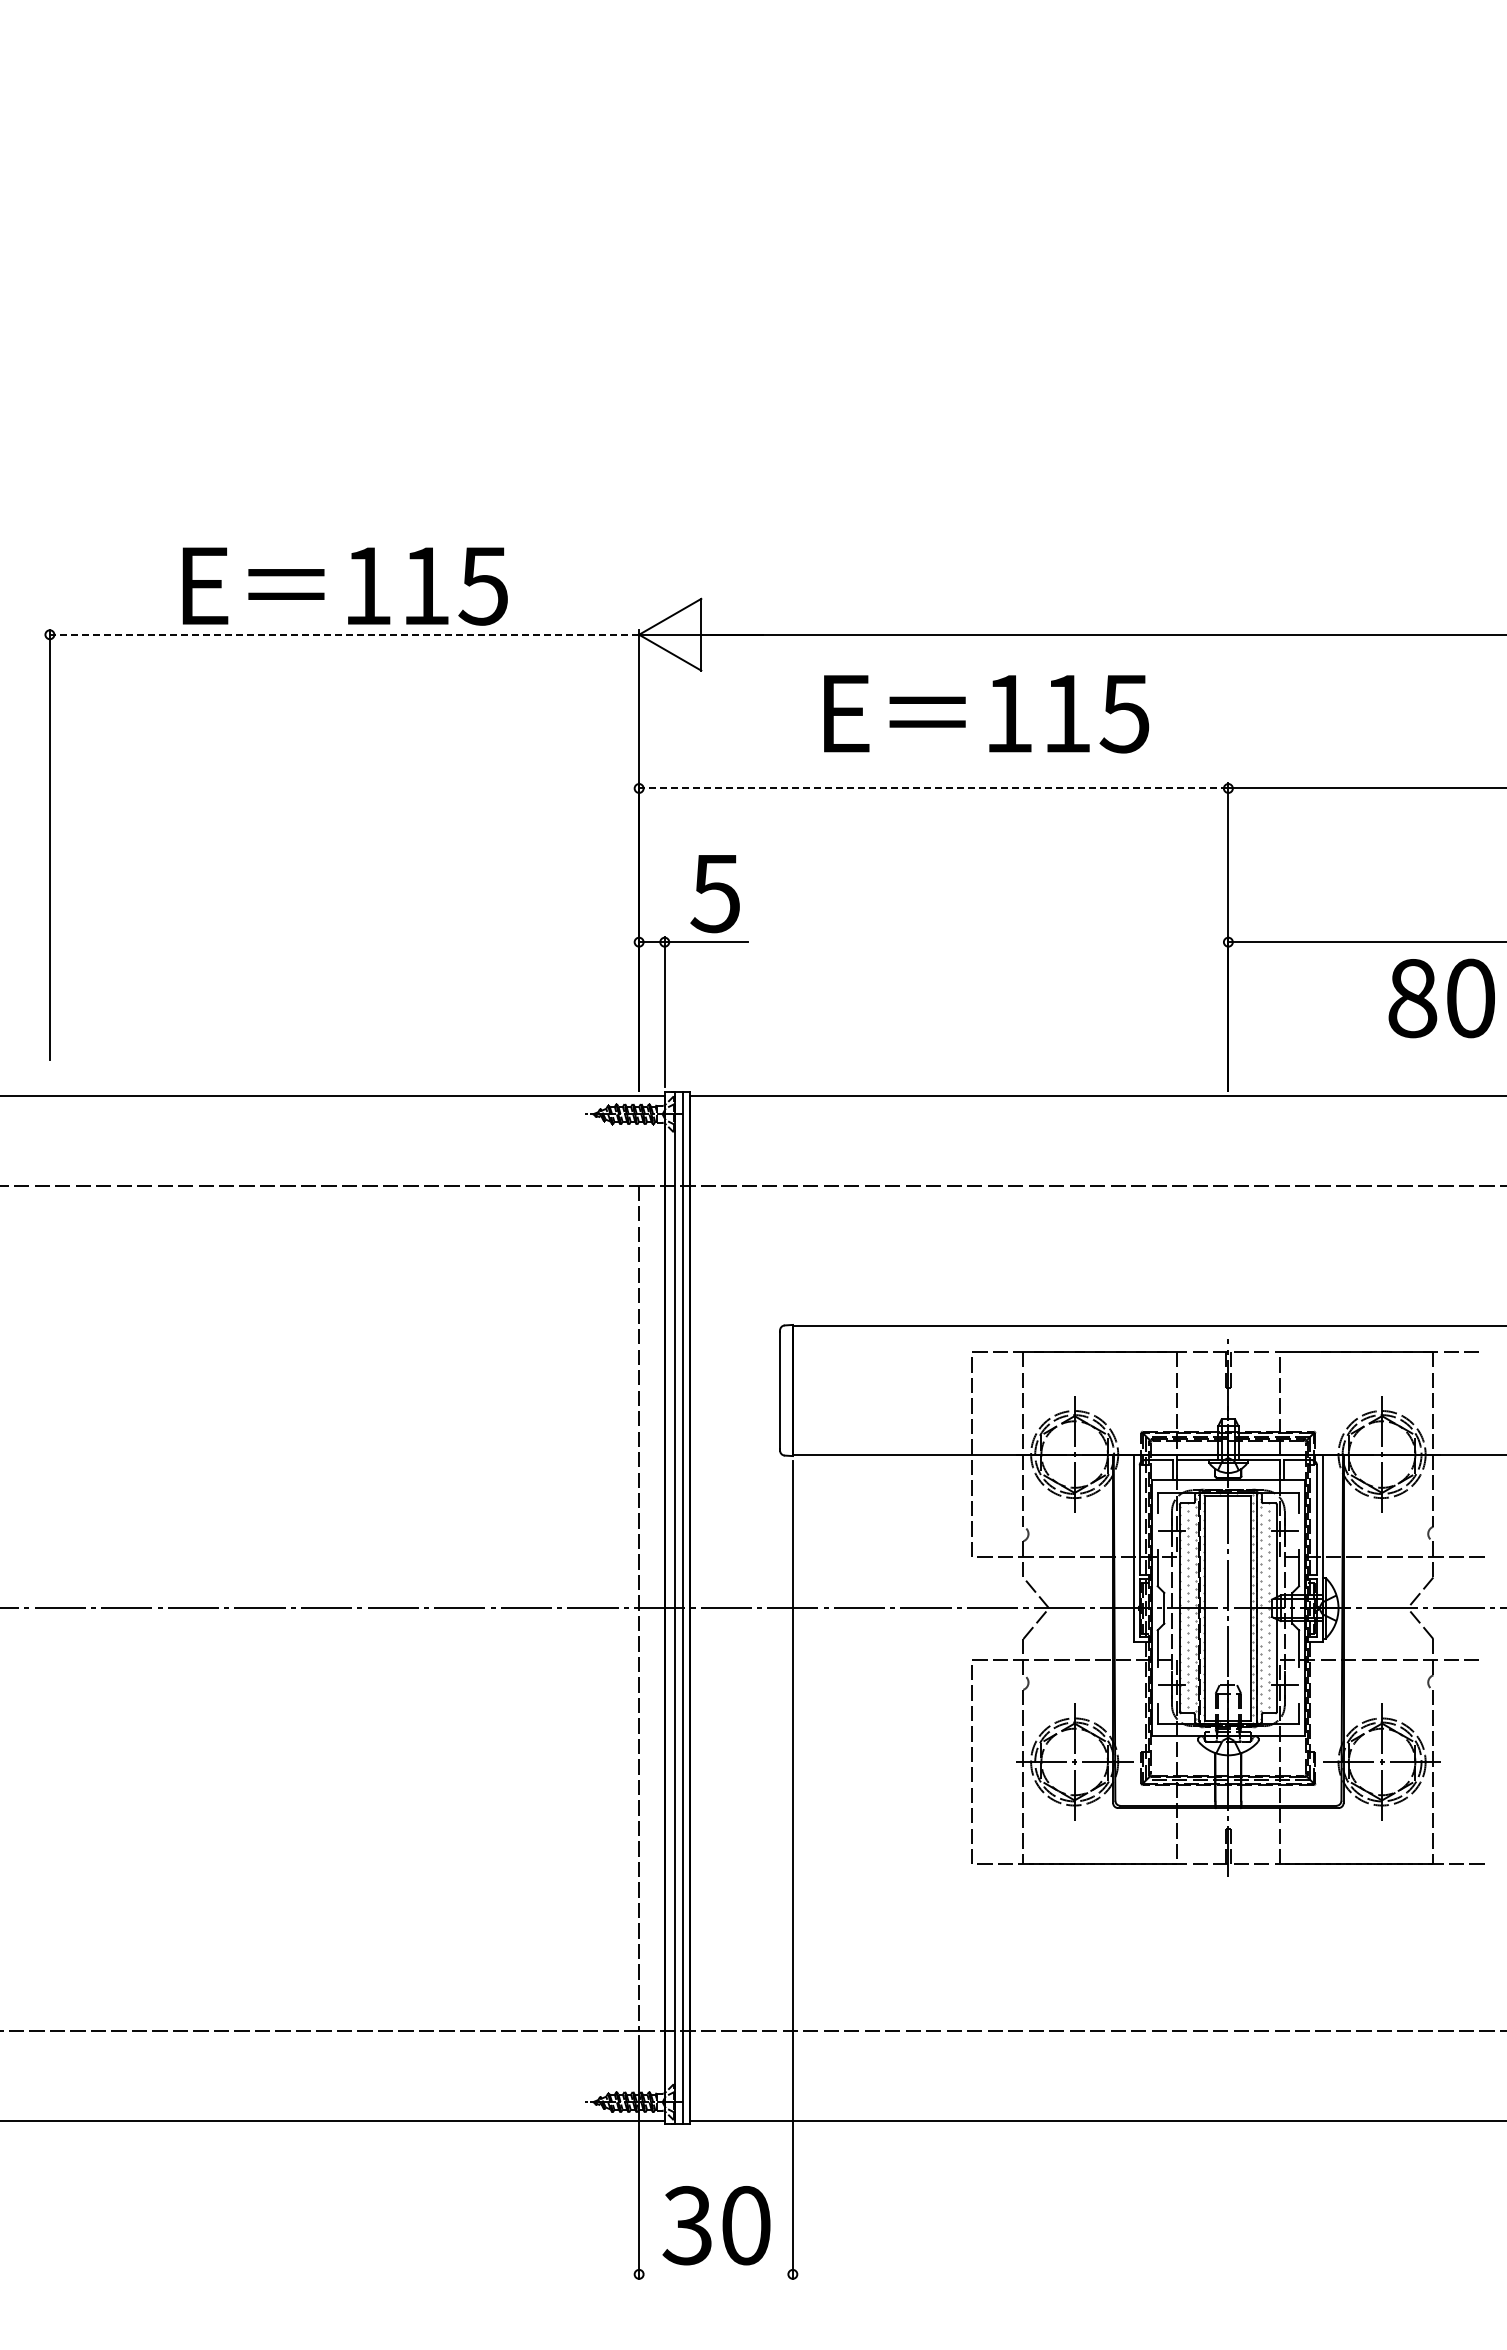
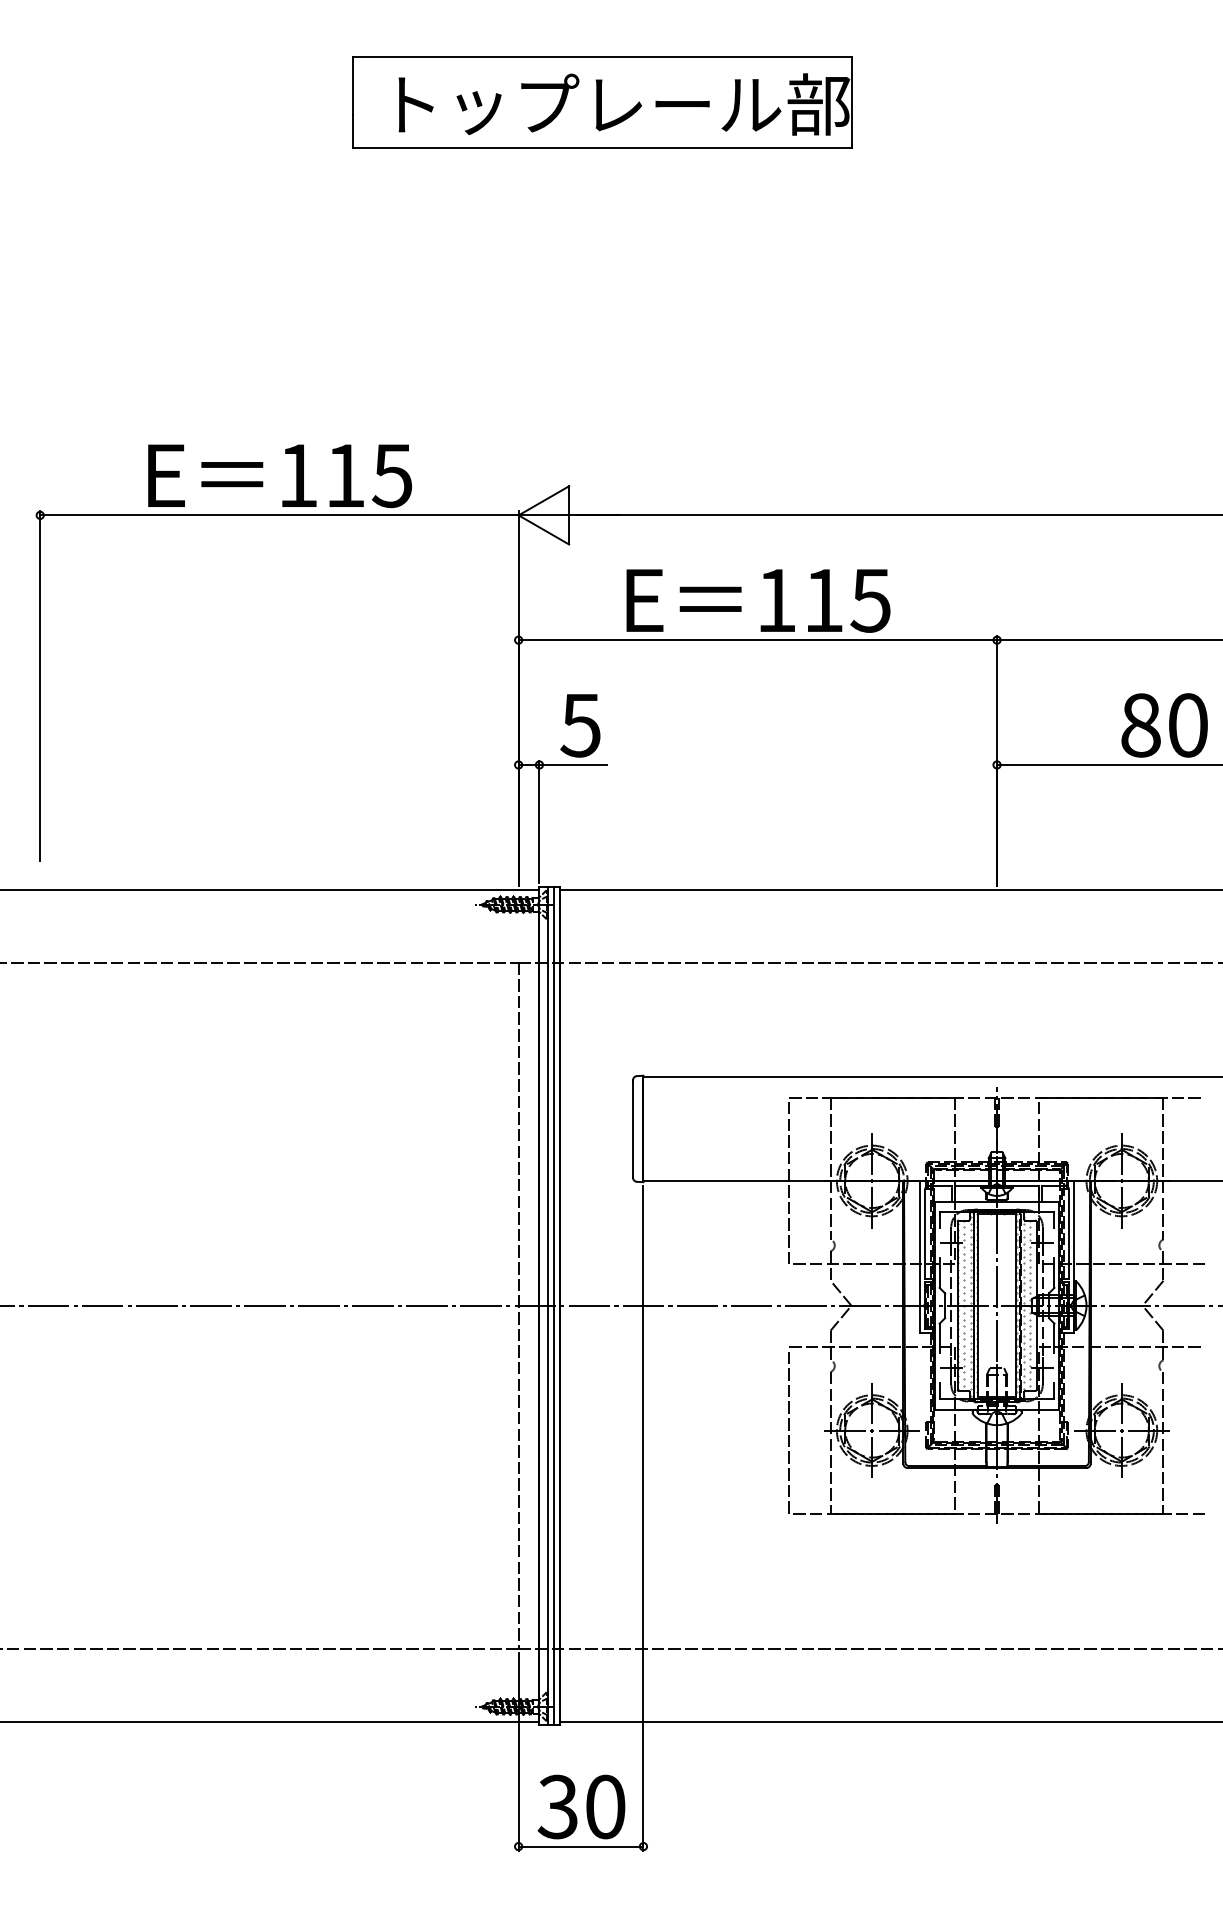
part: (742, 126) -> (602, 102), added
line: (344, 634) -> (279, 515), dashed -> solid
text: (986, 714) -> (758, 601), moved
line: (933, 788) -> (757, 640), dashed -> solid
text: (1441, 998) -> (1164, 725), moved
line: (715, 2274) -> (580, 1846), added

